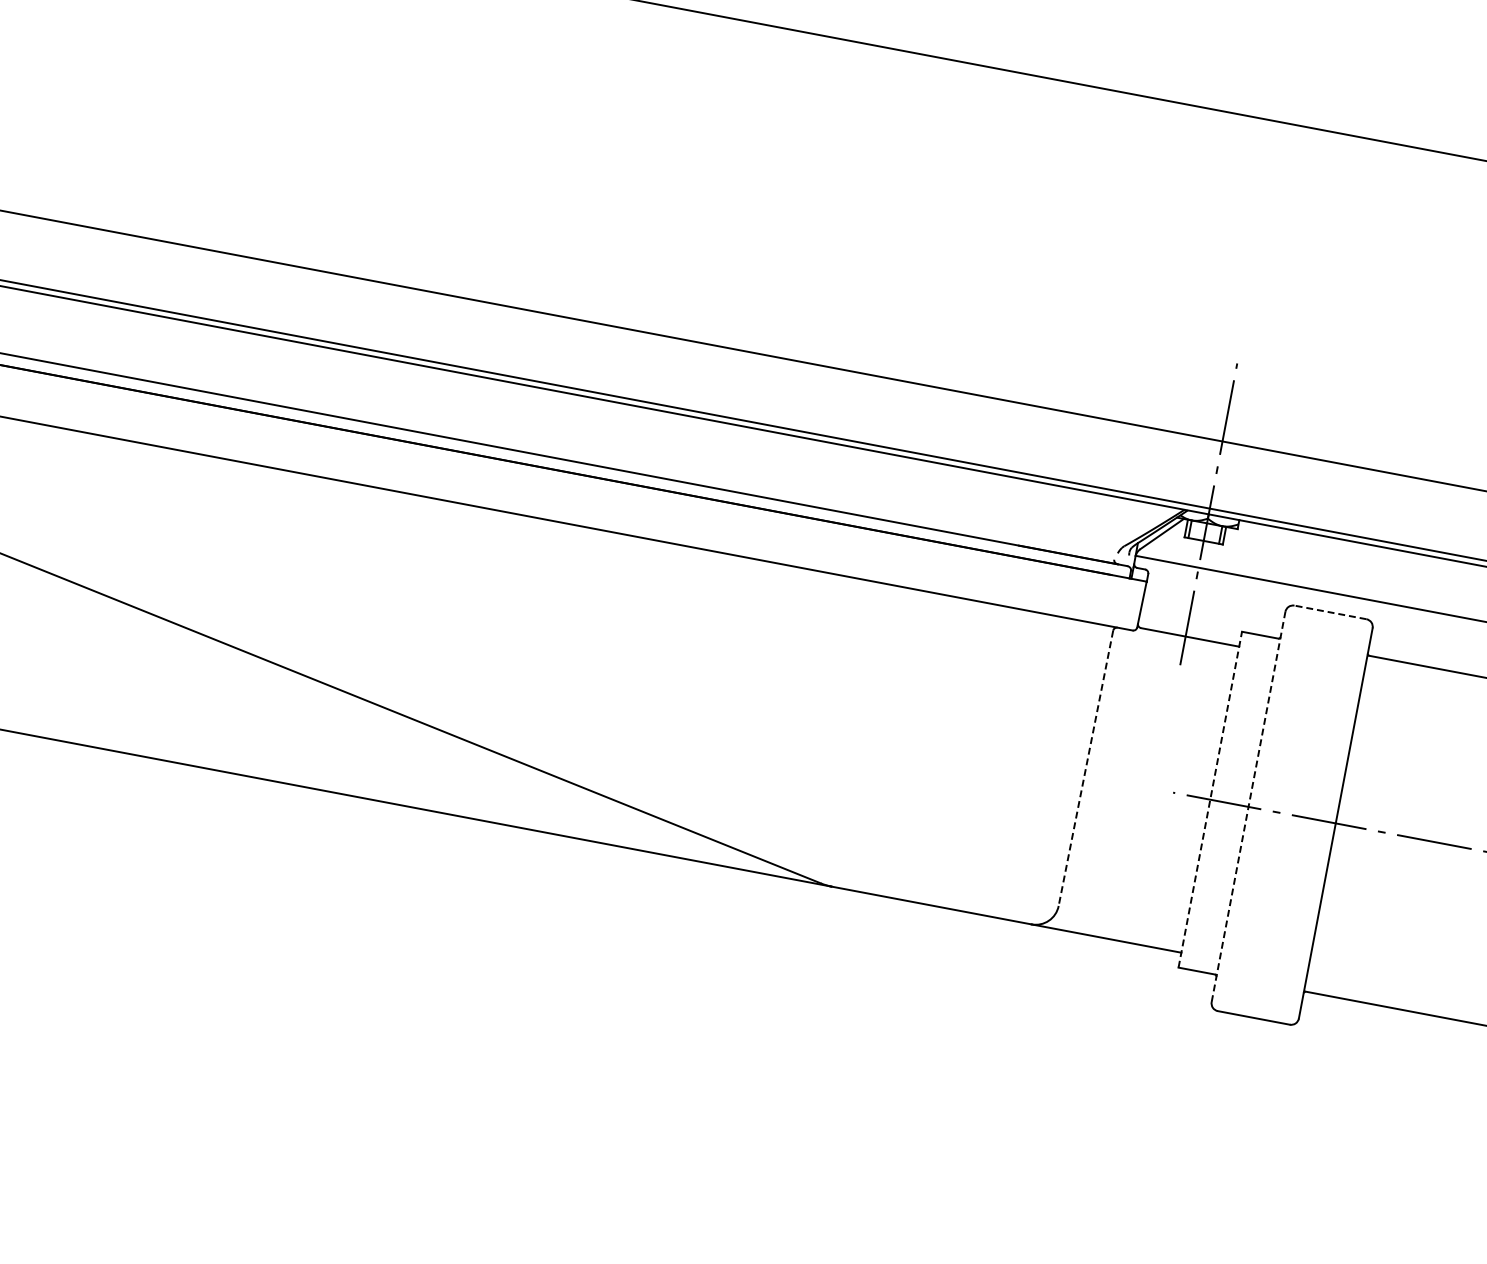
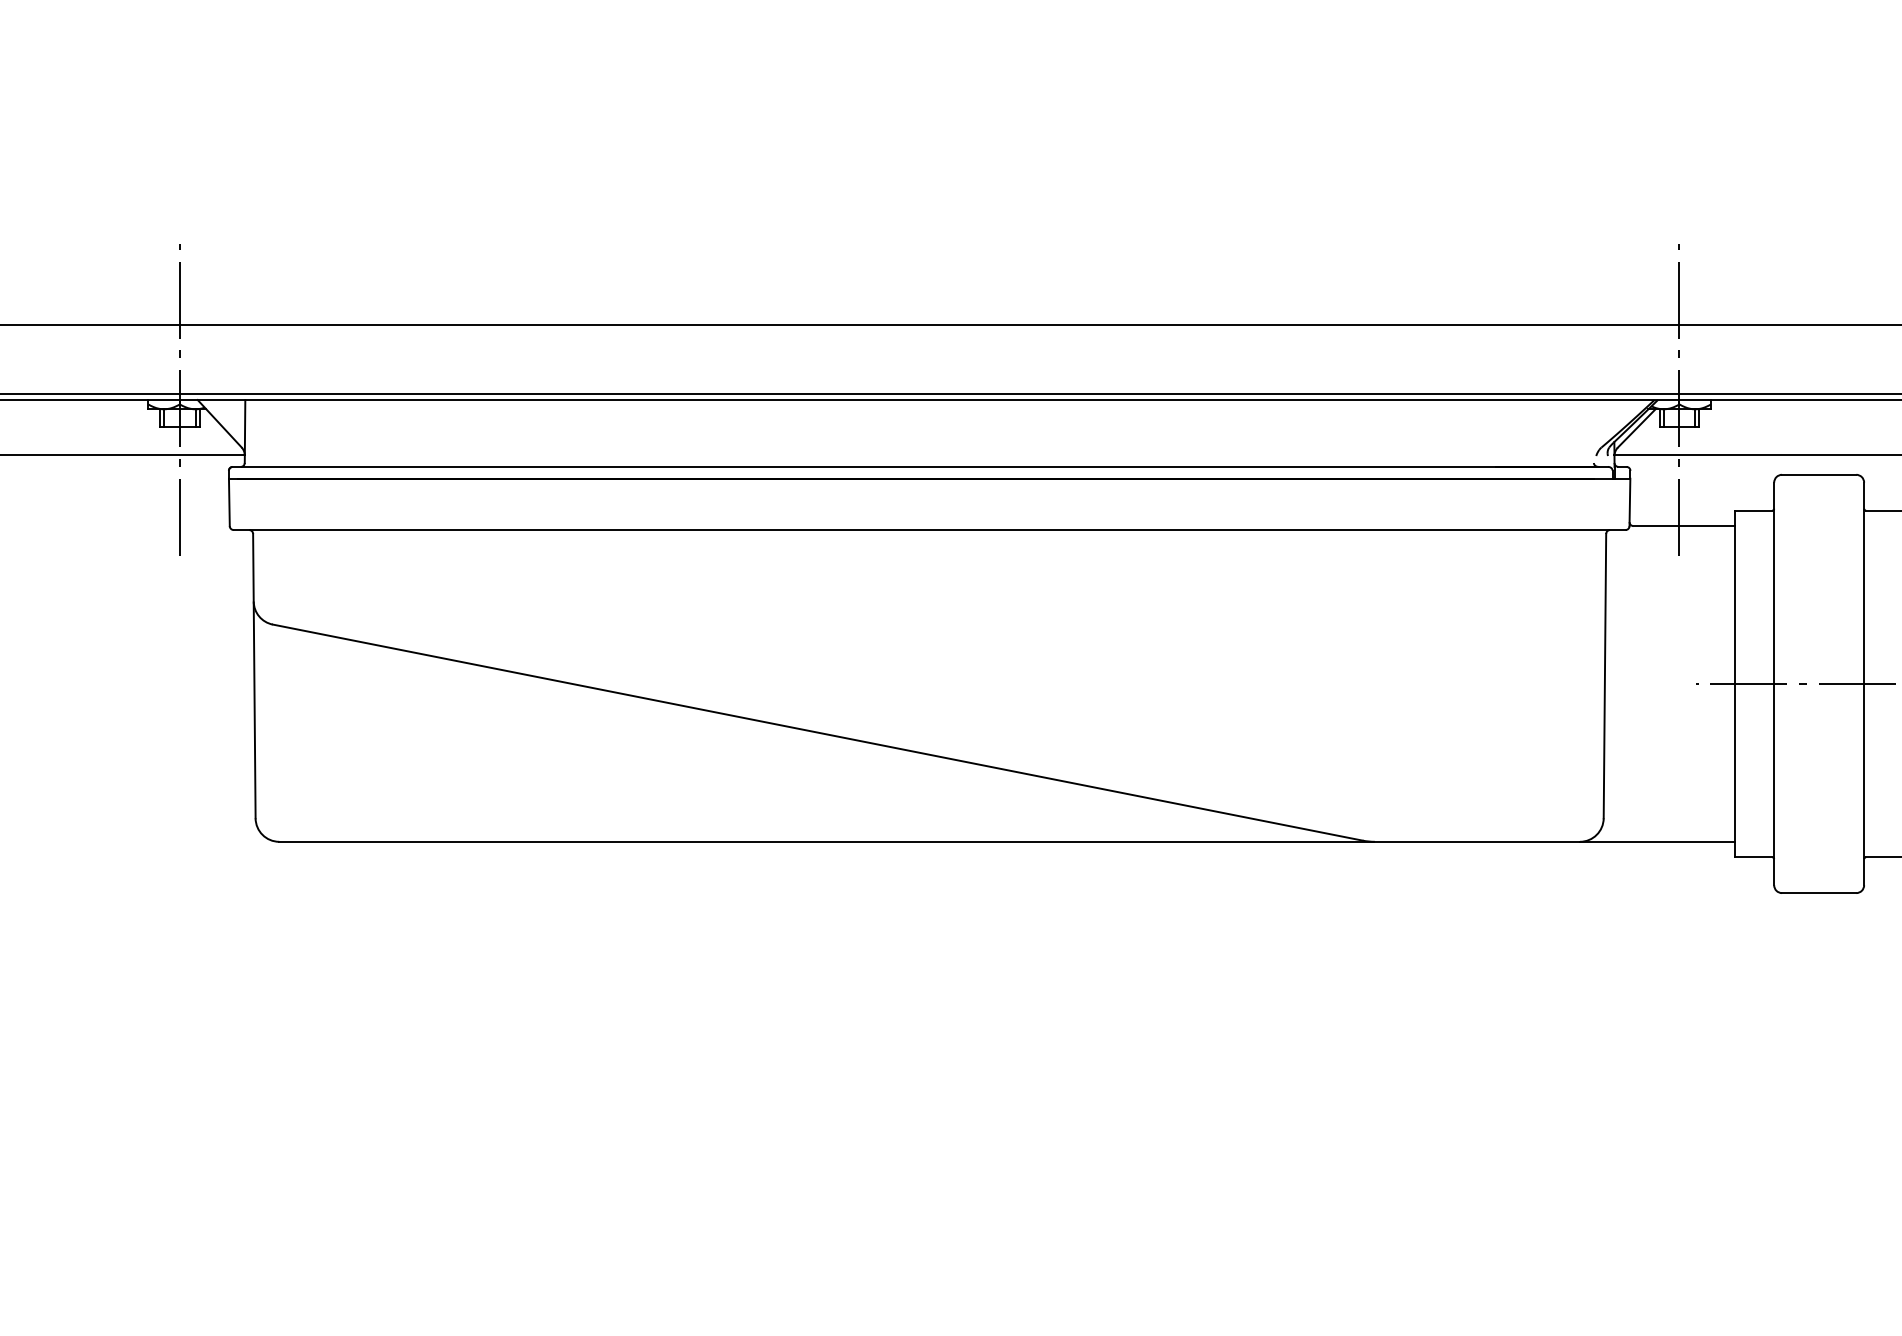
line: (1329, 612) -> (1818, 474), dashed -> solid
line: (1085, 768) -> (1604, 676), dashed -> solid
line: (1210, 799) -> (1734, 683), dashed -> solid
line: (1248, 806) -> (1774, 683), dashed -> solid

